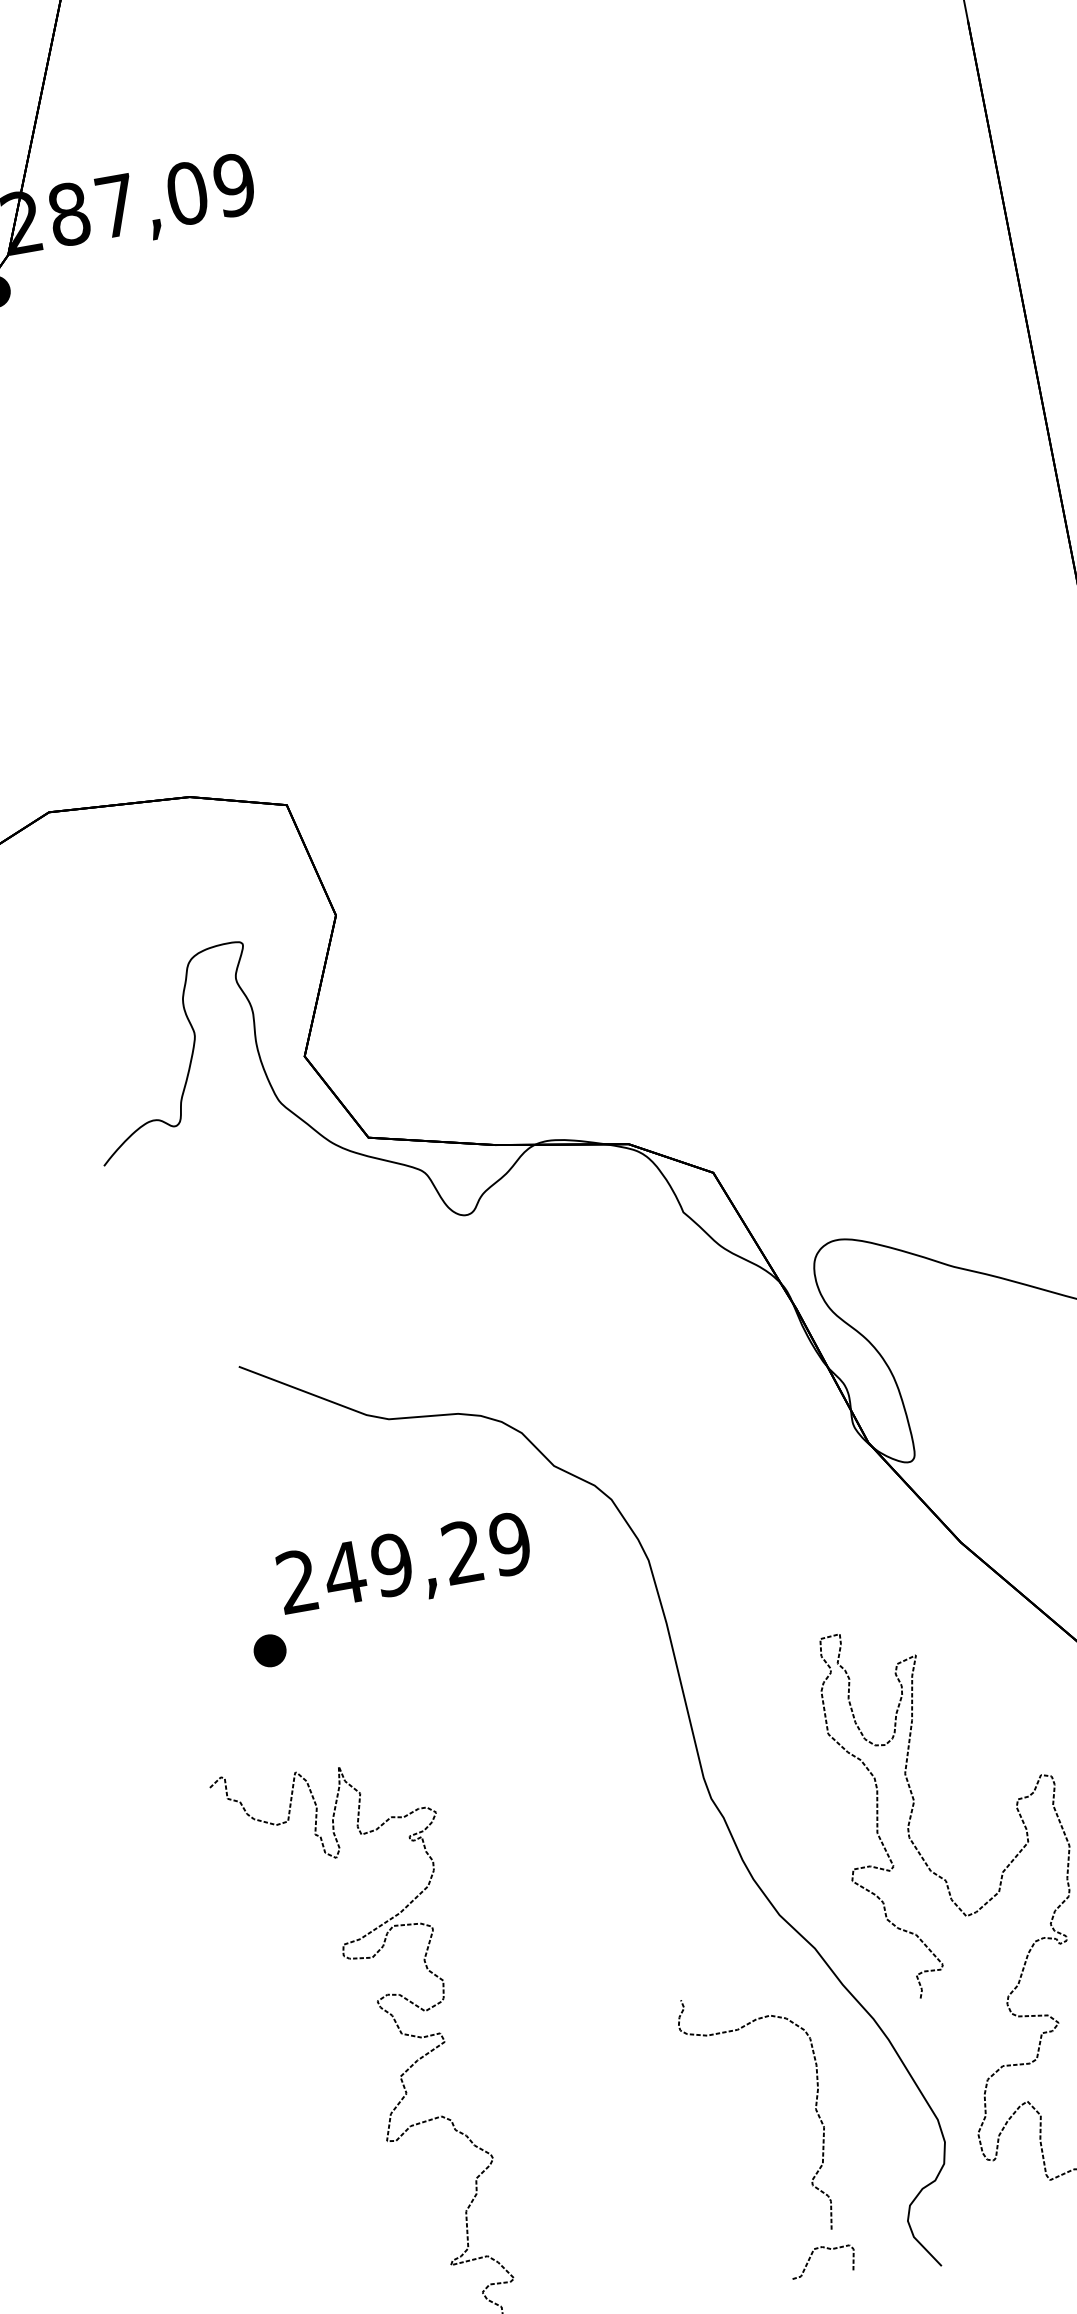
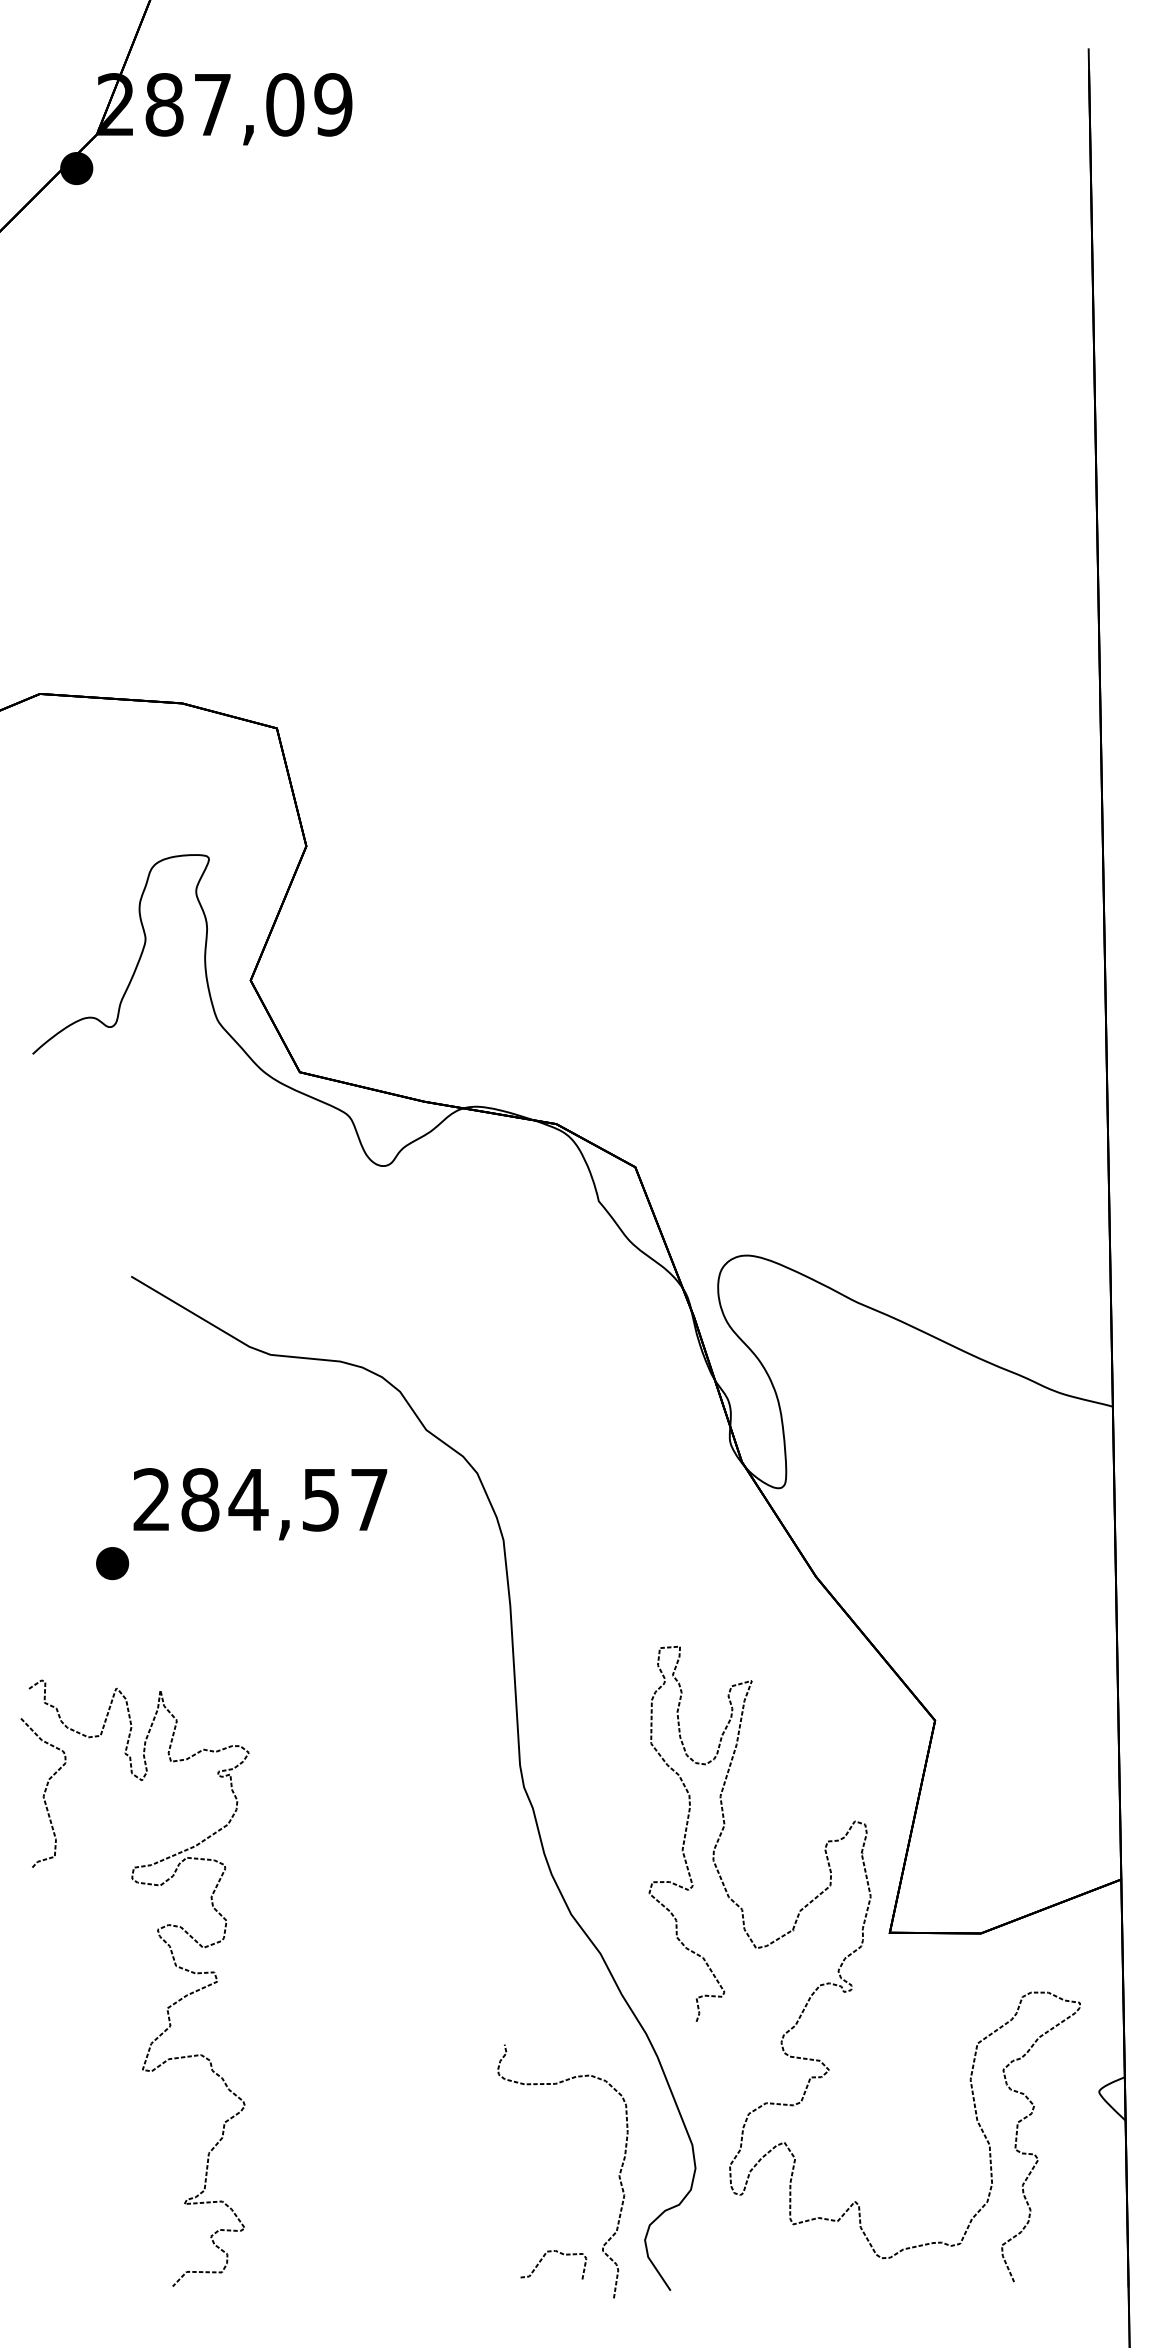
text: (427, 1558) -> (284, 1499), 249,29 -> 284,57
curve: (242, 1885) -> (44, 1791), added
curve: (814, 2108) -> (618, 2175), moved

